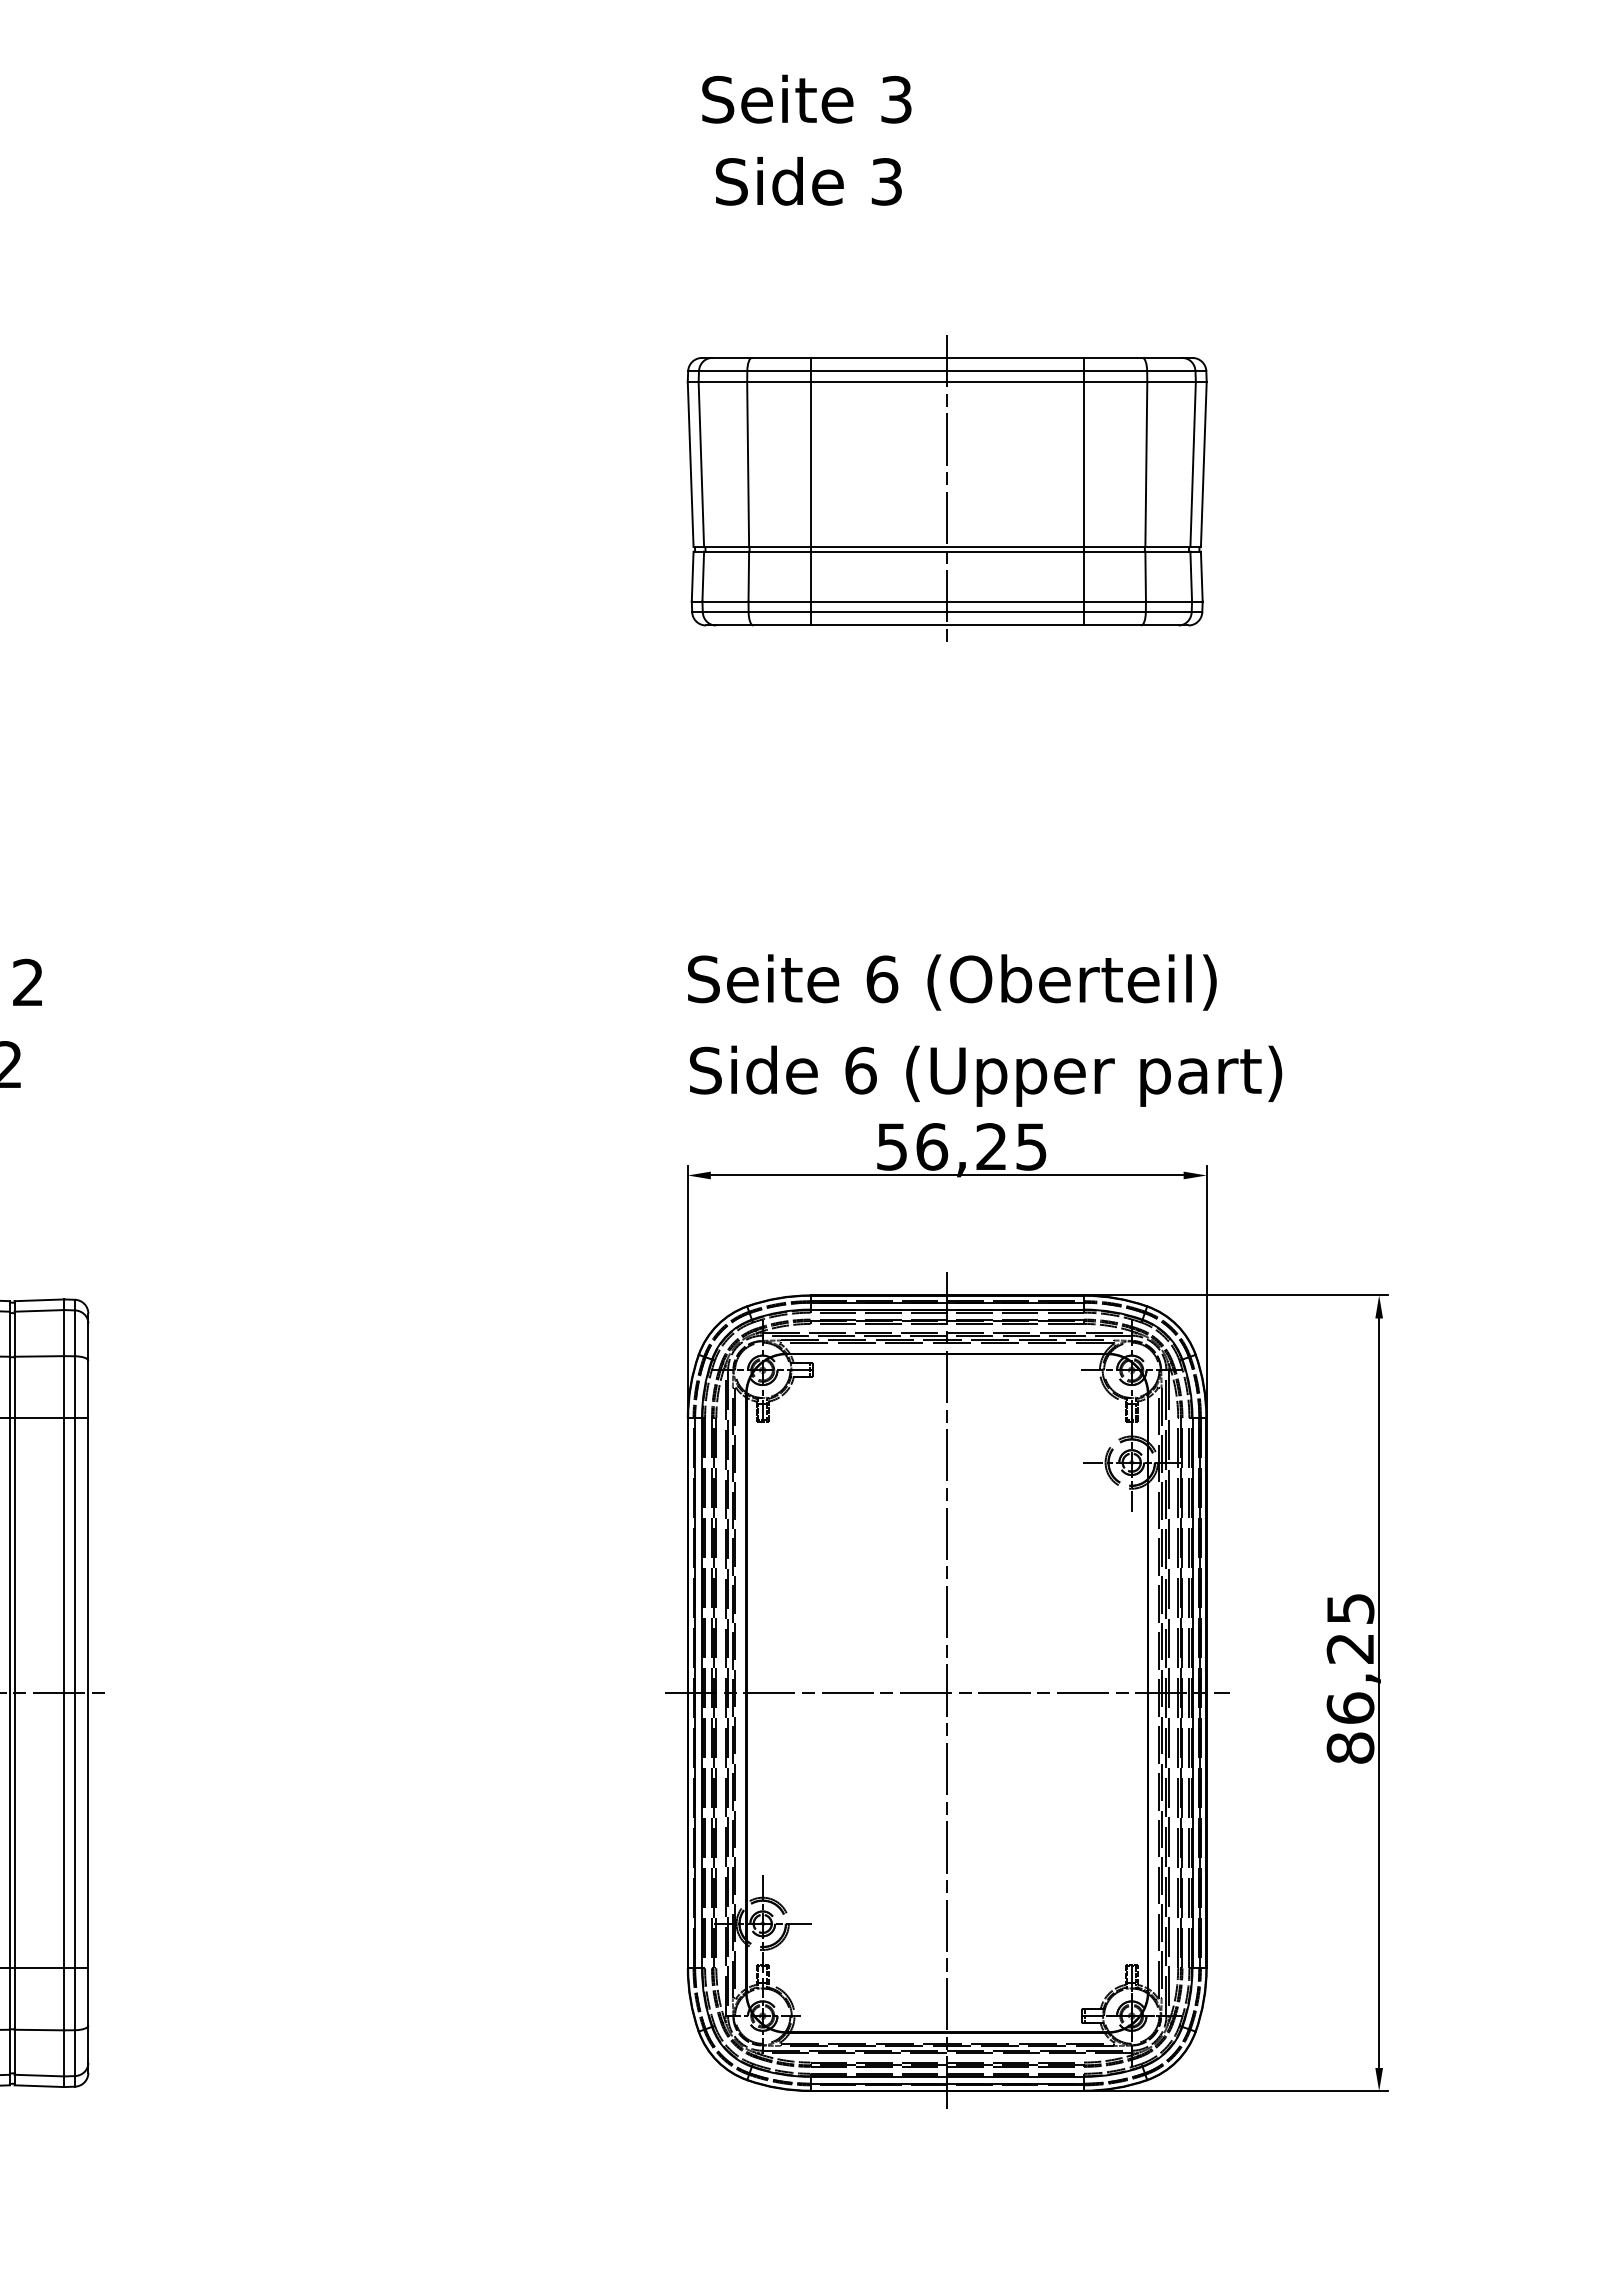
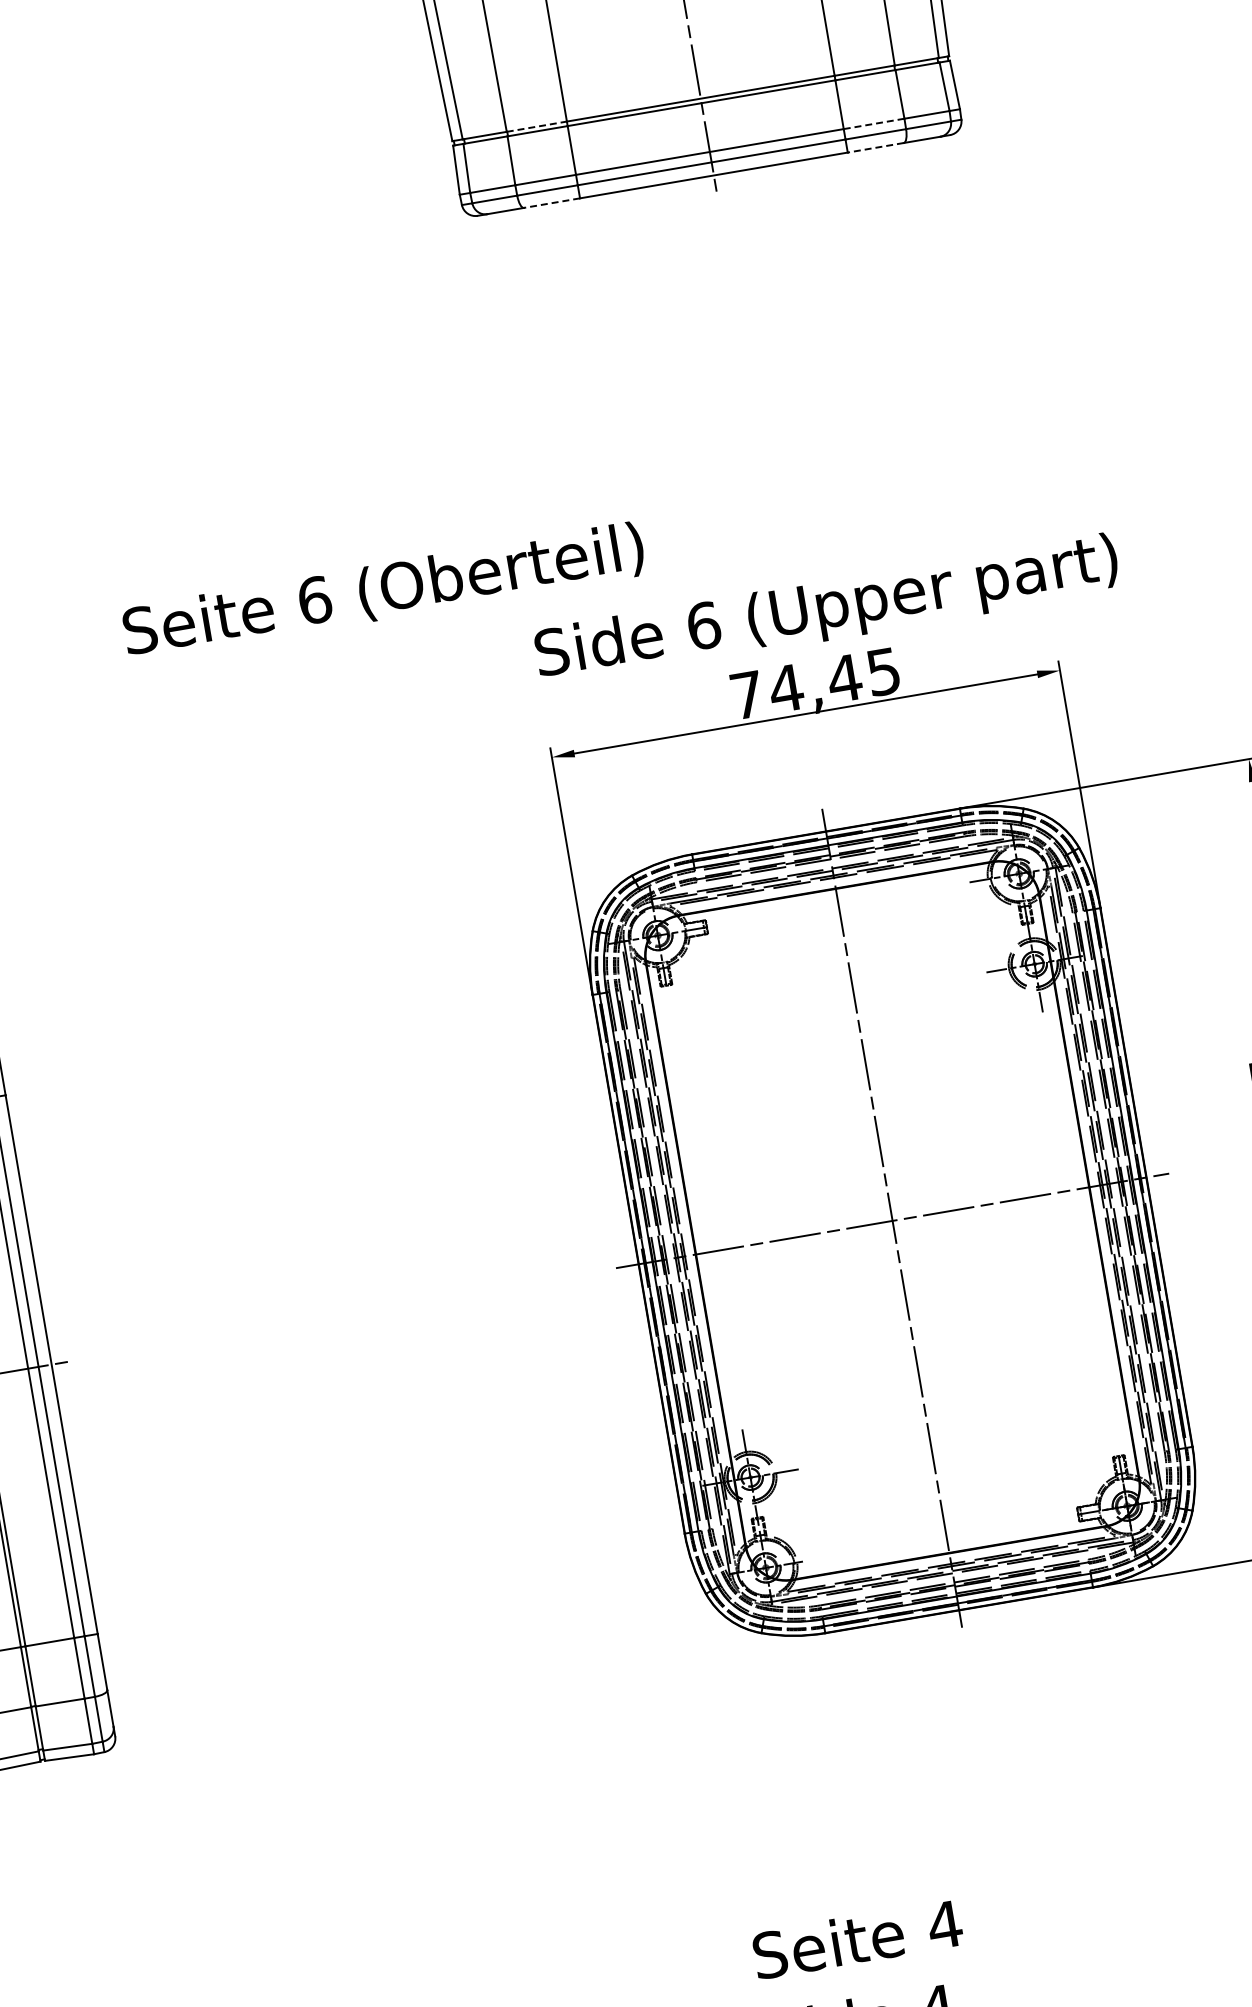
line: (779, 547) -> (536, 127), solid -> dashed
line: (1114, 601) -> (873, 123), solid -> dashed
line: (781, 625) -> (551, 203), solid -> dashed
line: (1112, 625) -> (875, 147), solid -> dashed
text: (952, 982) -> (384, 591), moved
text: (942, 1146) -> (796, 686), 56,25 -> 74,45

